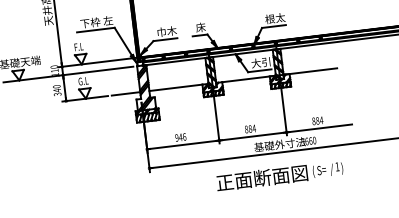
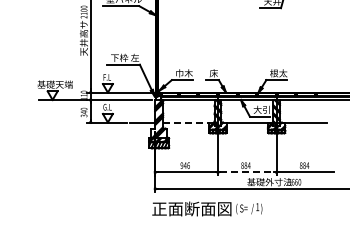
line: (176, 87) -> (186, 122), solid -> dashed
line: (253, 136) -> (247, 172), solid -> dashed
text: (280, 175) -> (207, 208), moved

